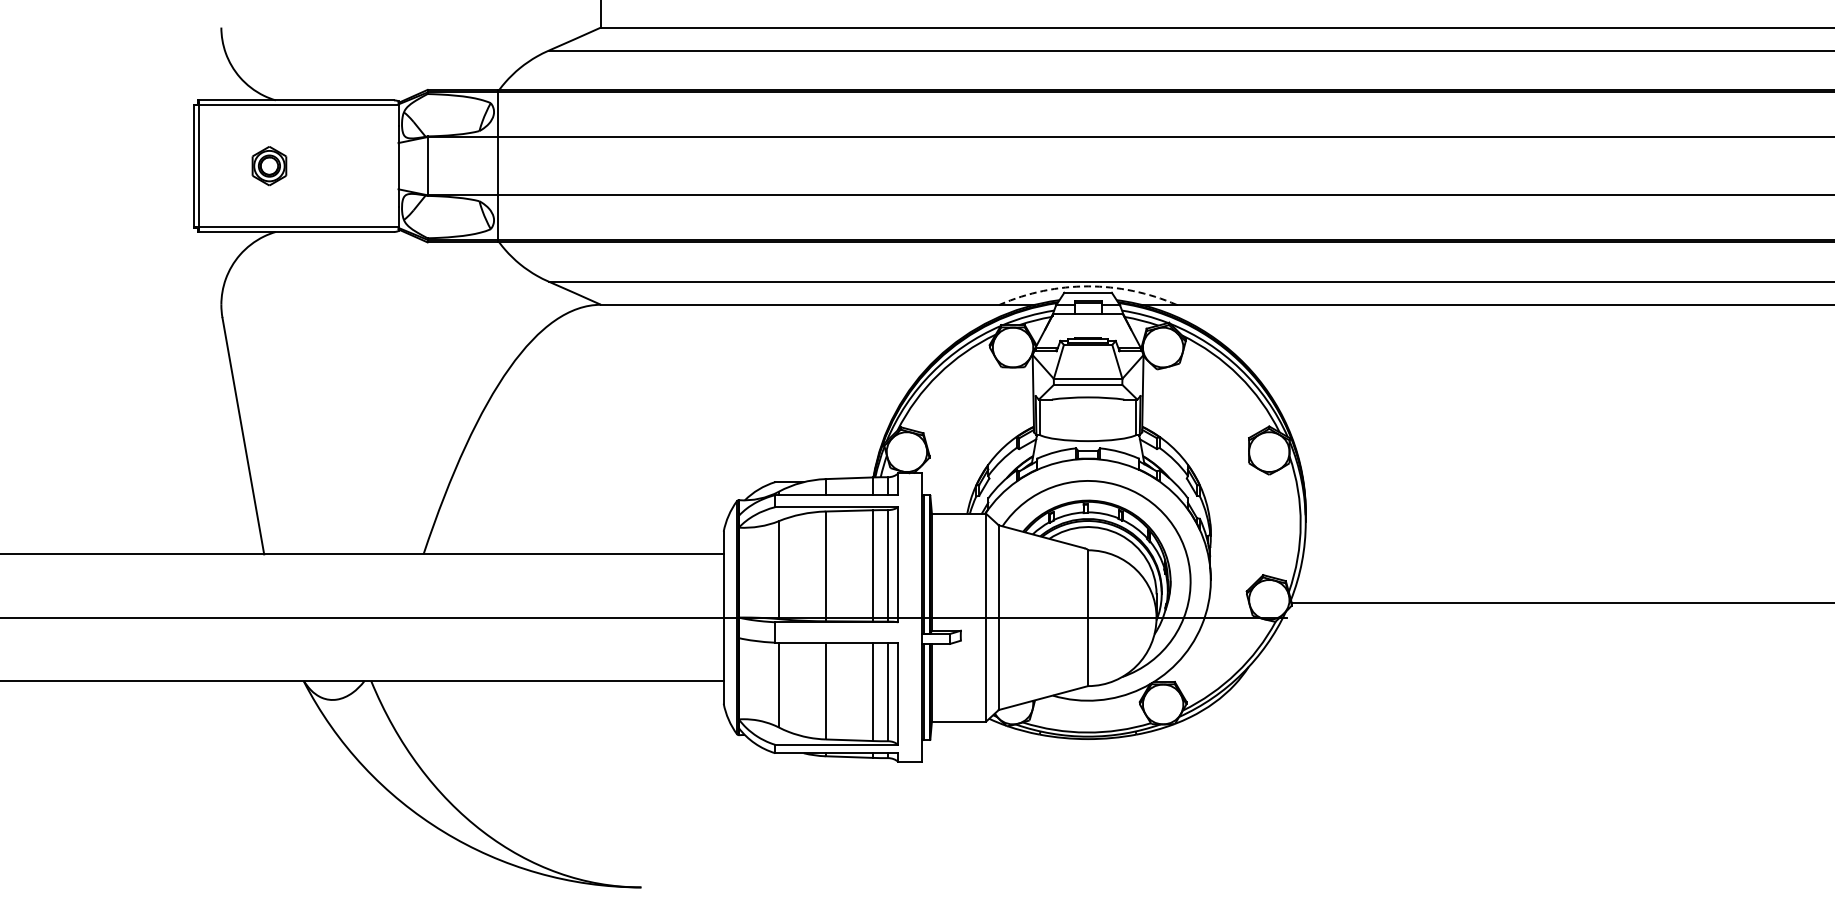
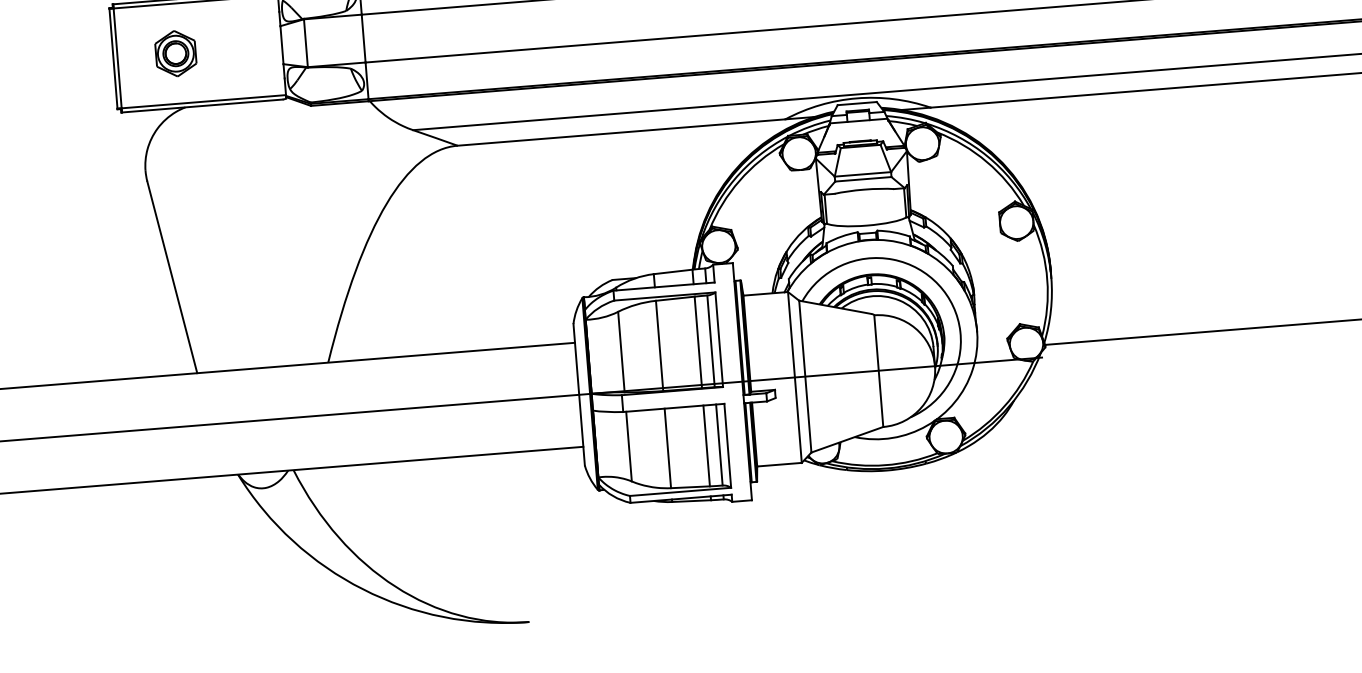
part: (269, 165) -> (175, 53), size x1.43
arc: (1088, 286) -> (857, 98), dashed -> solid

